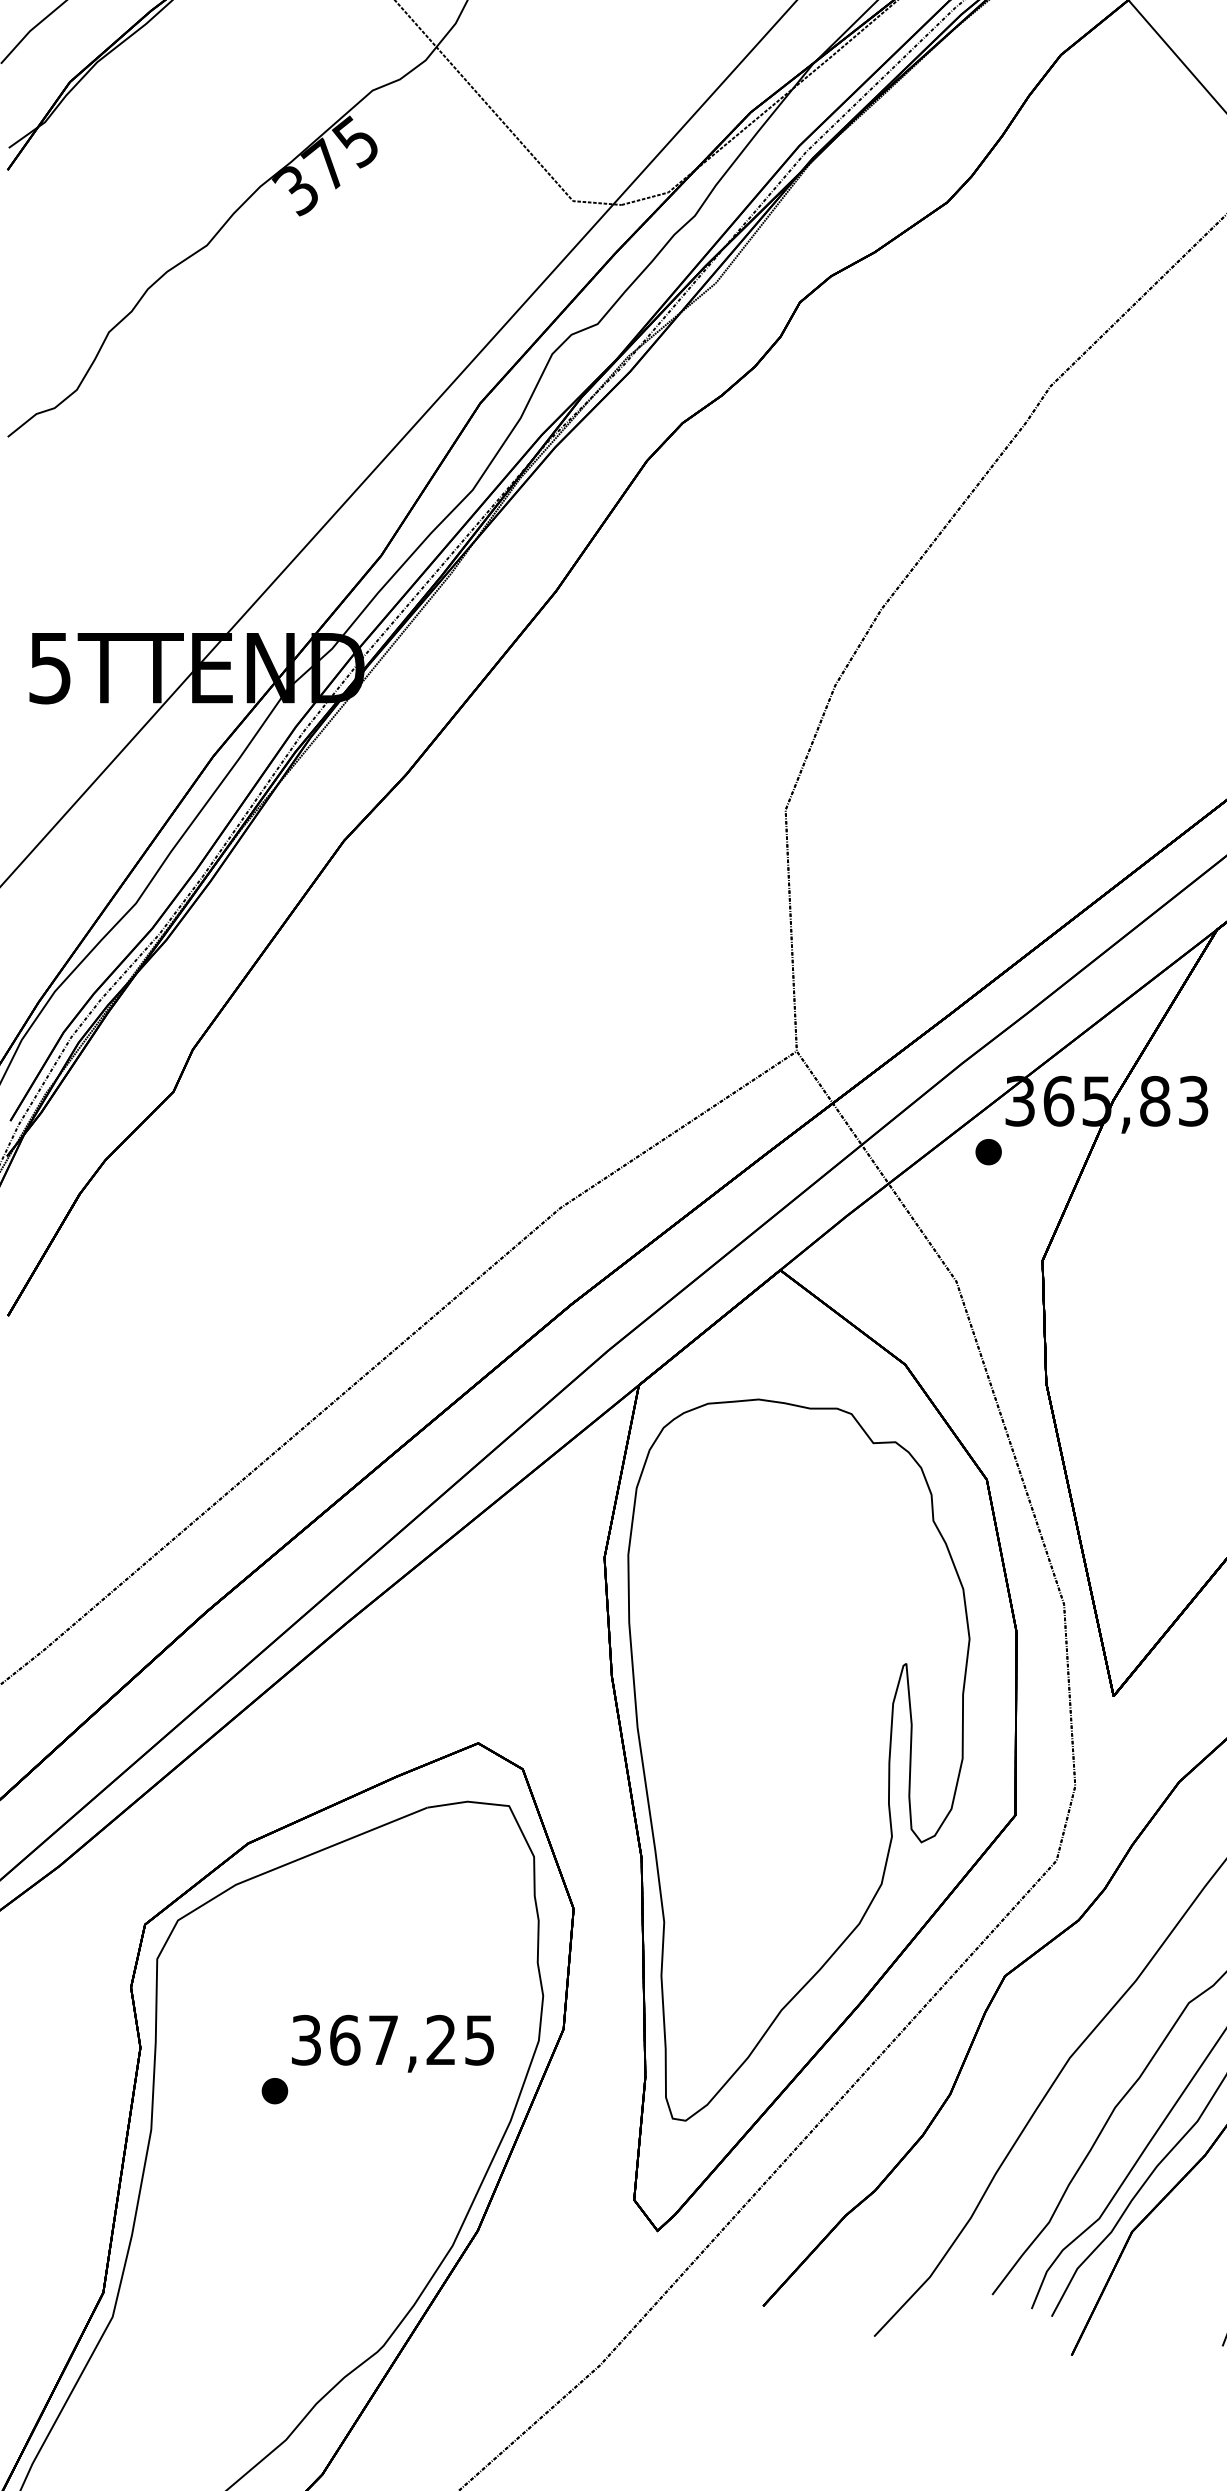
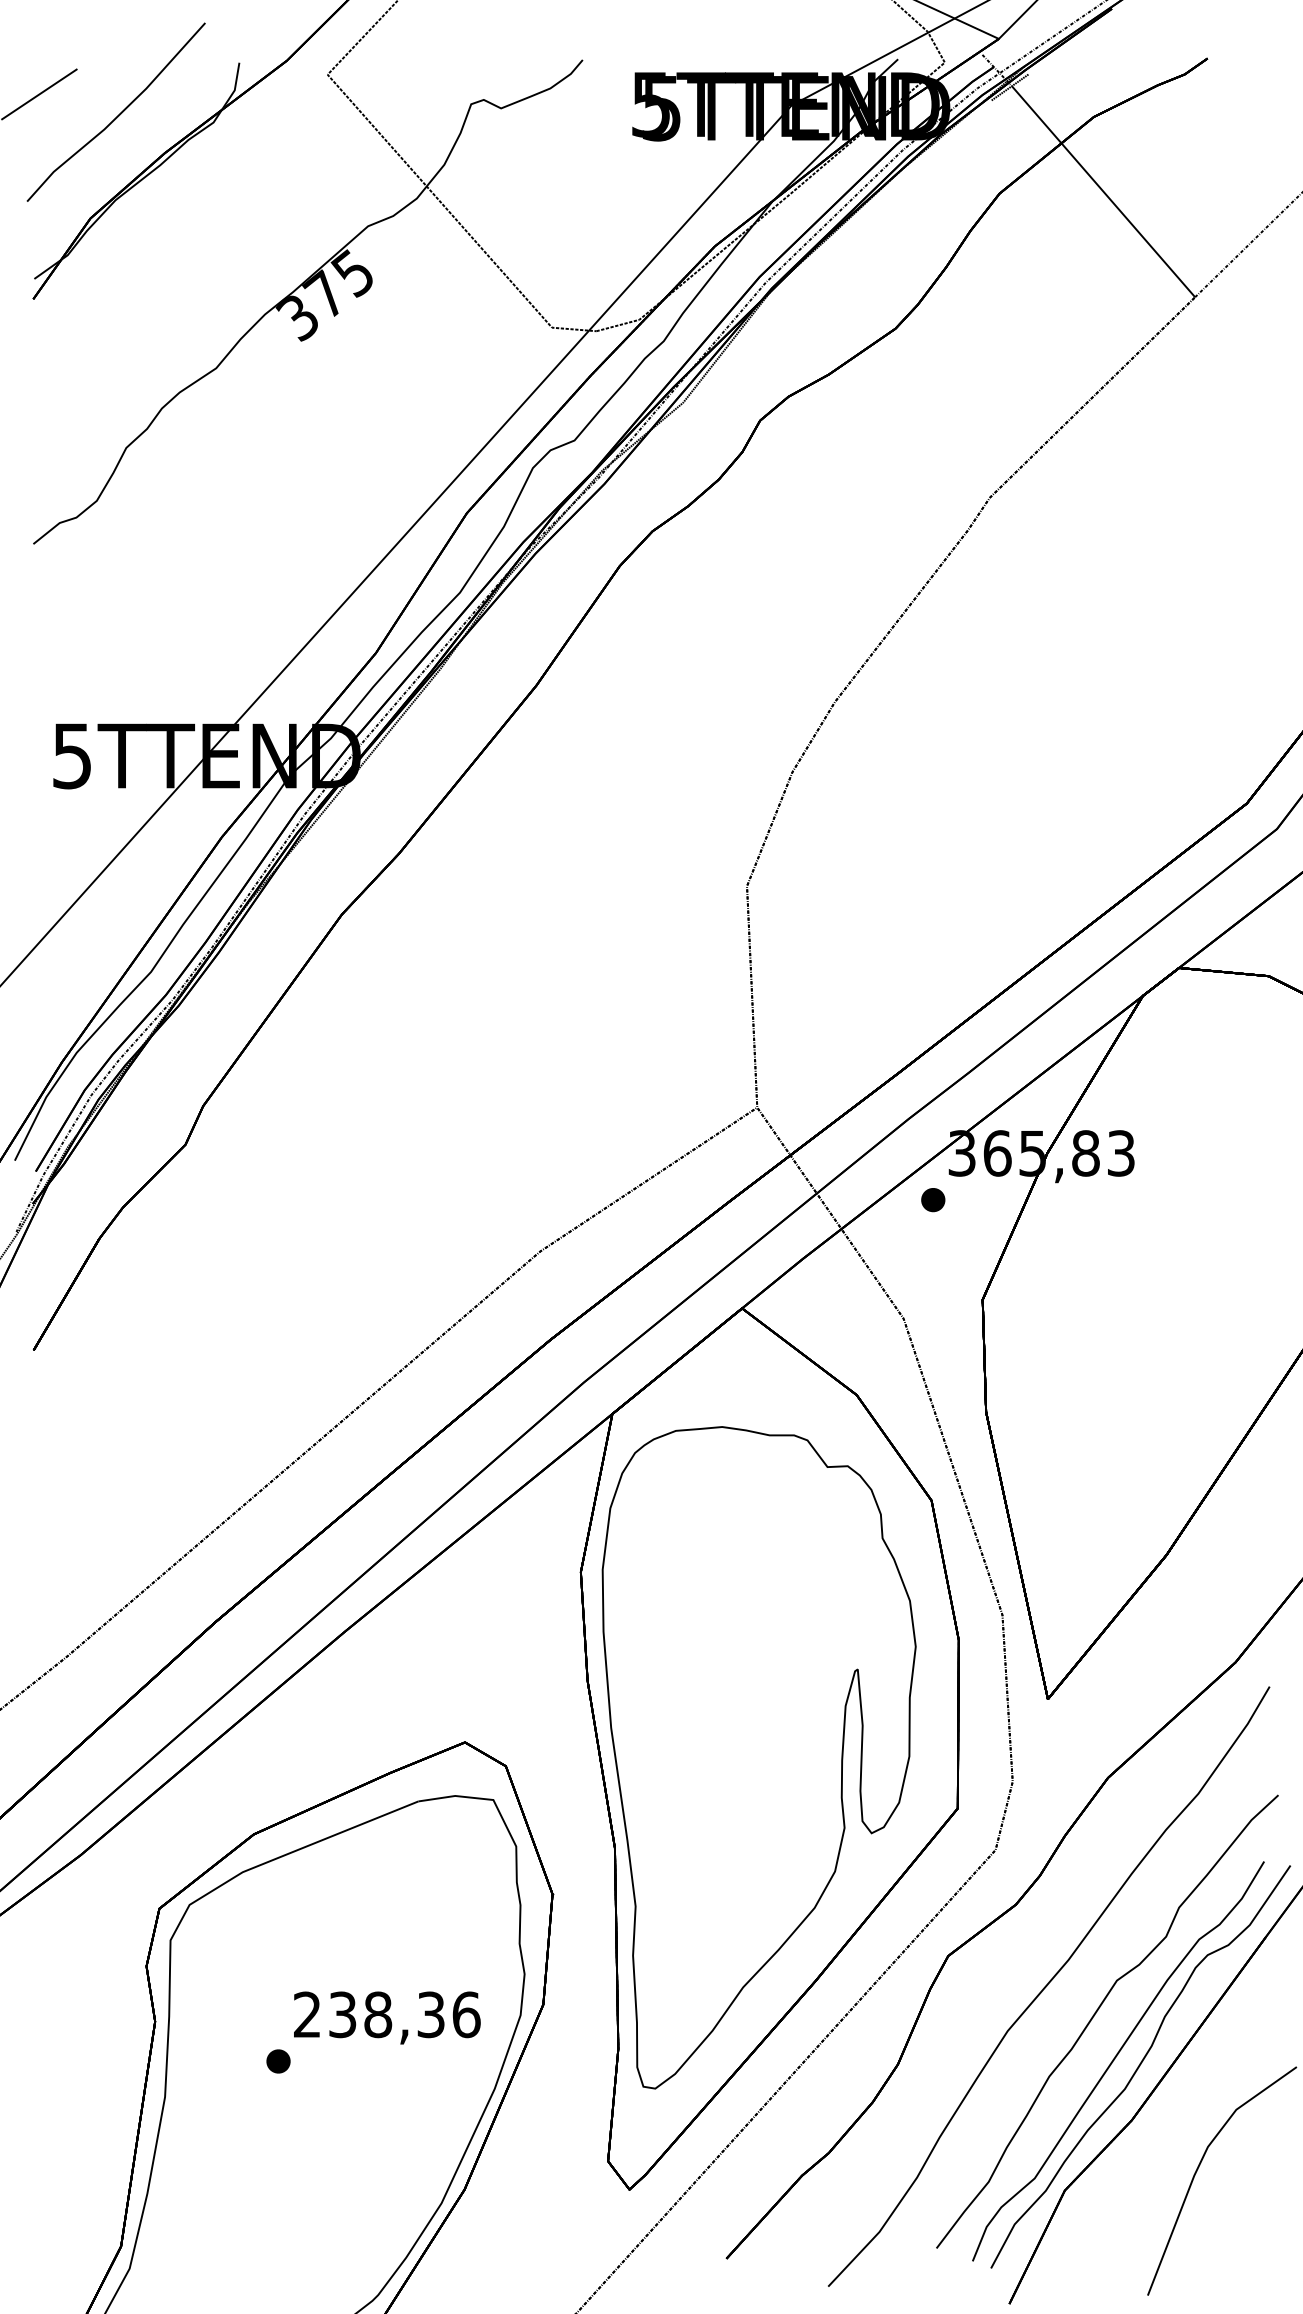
text: (393, 2039) -> (387, 2014), 367,25 -> 238,36

